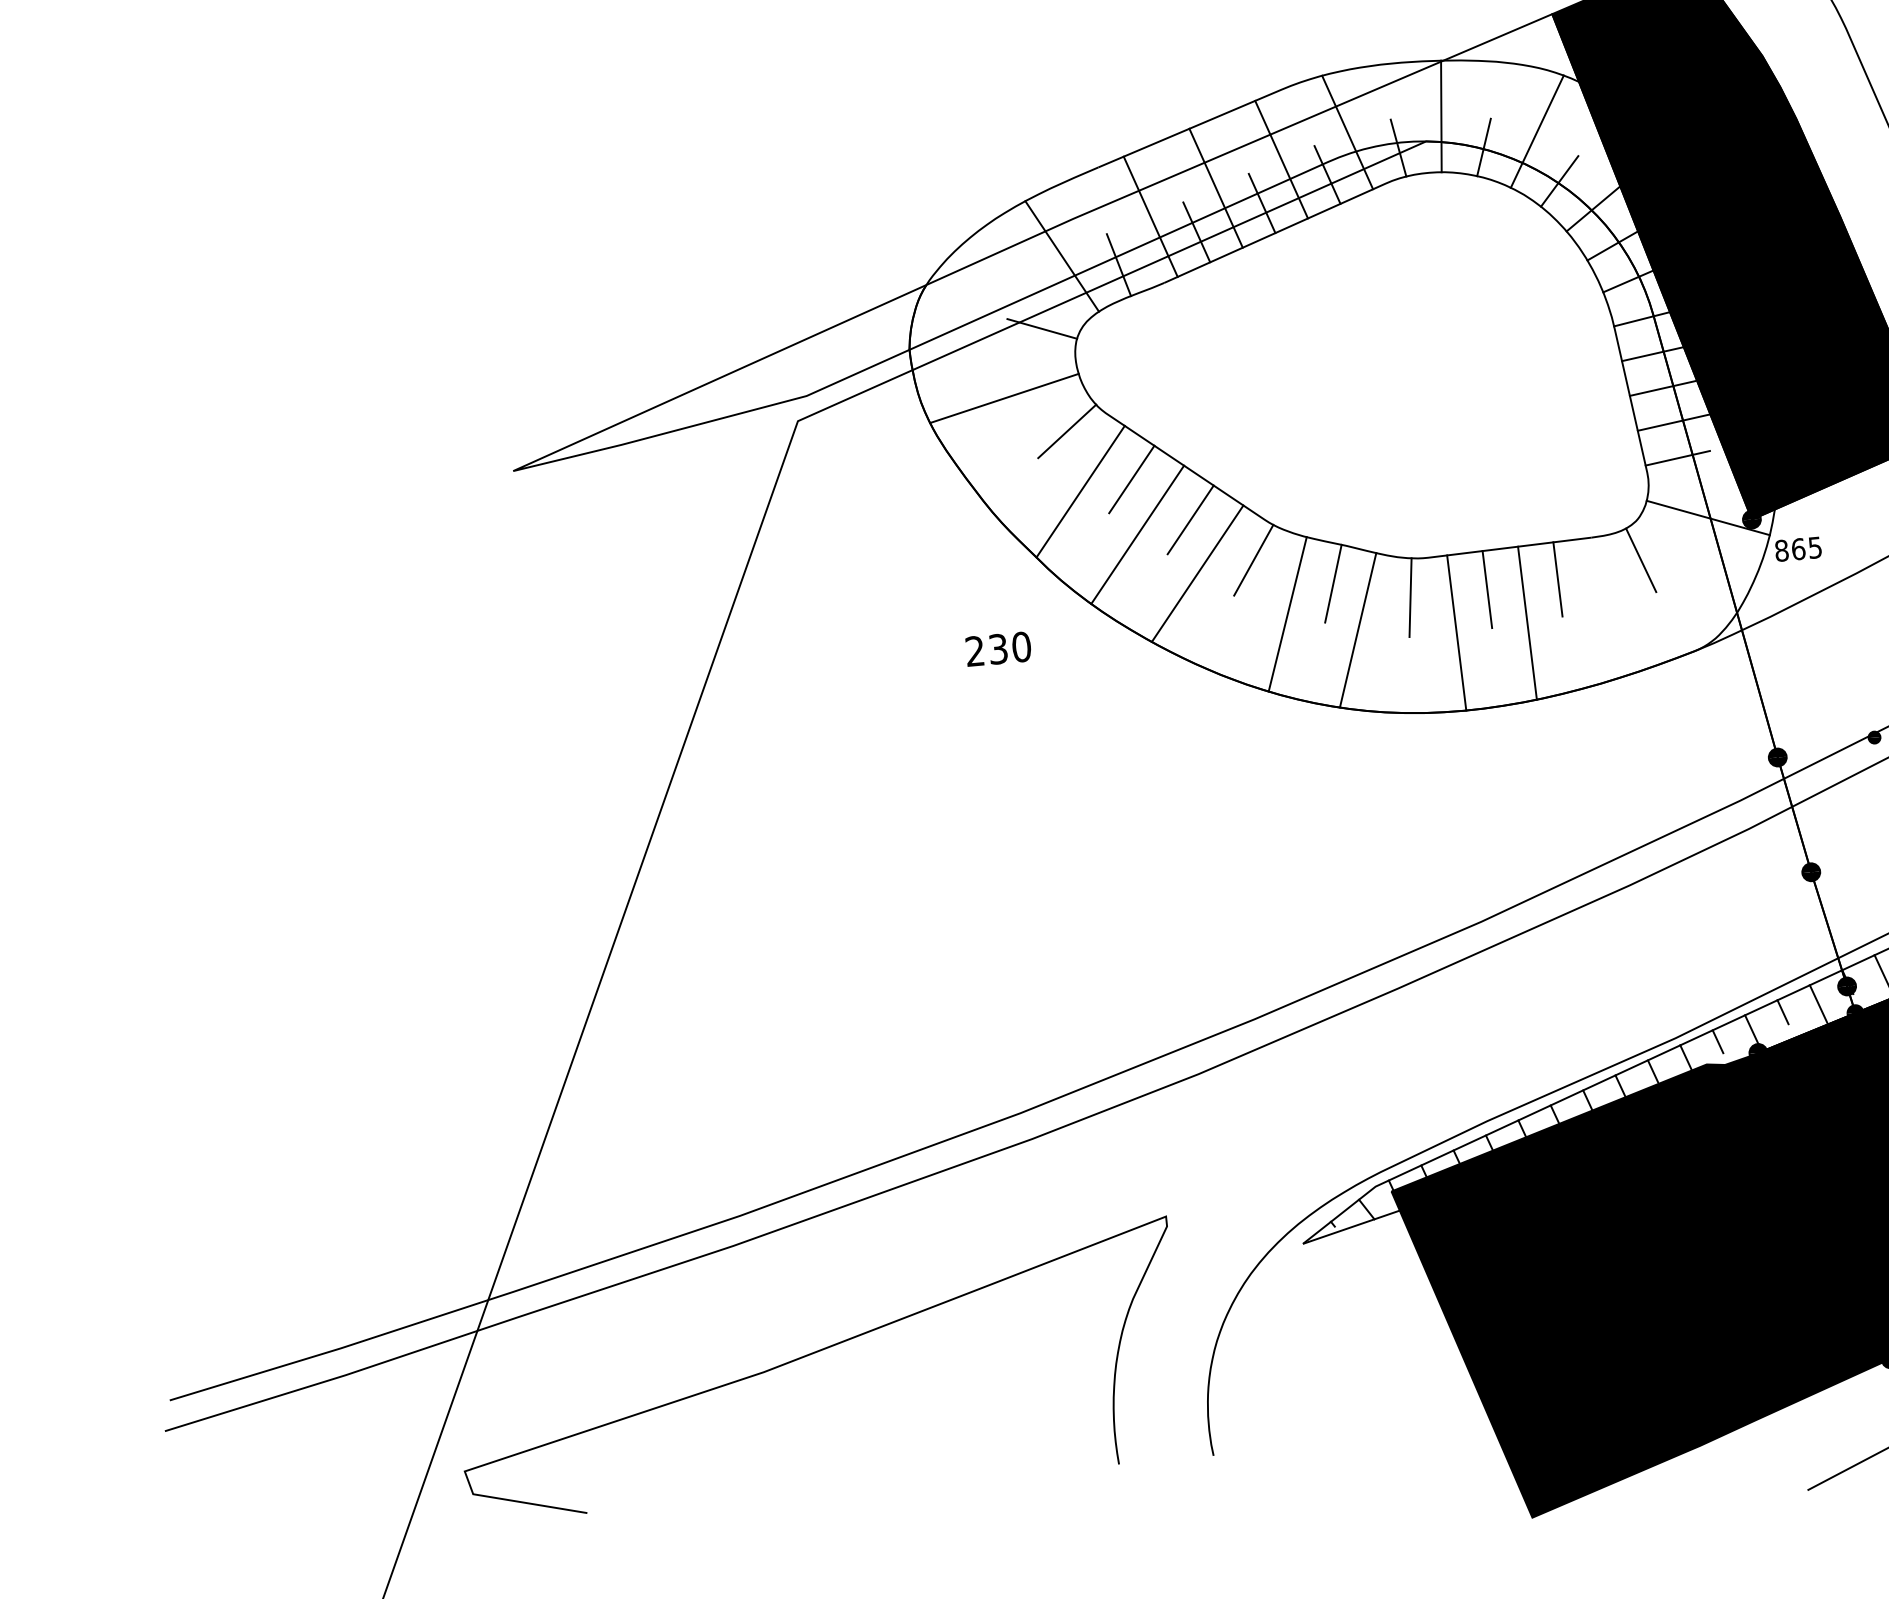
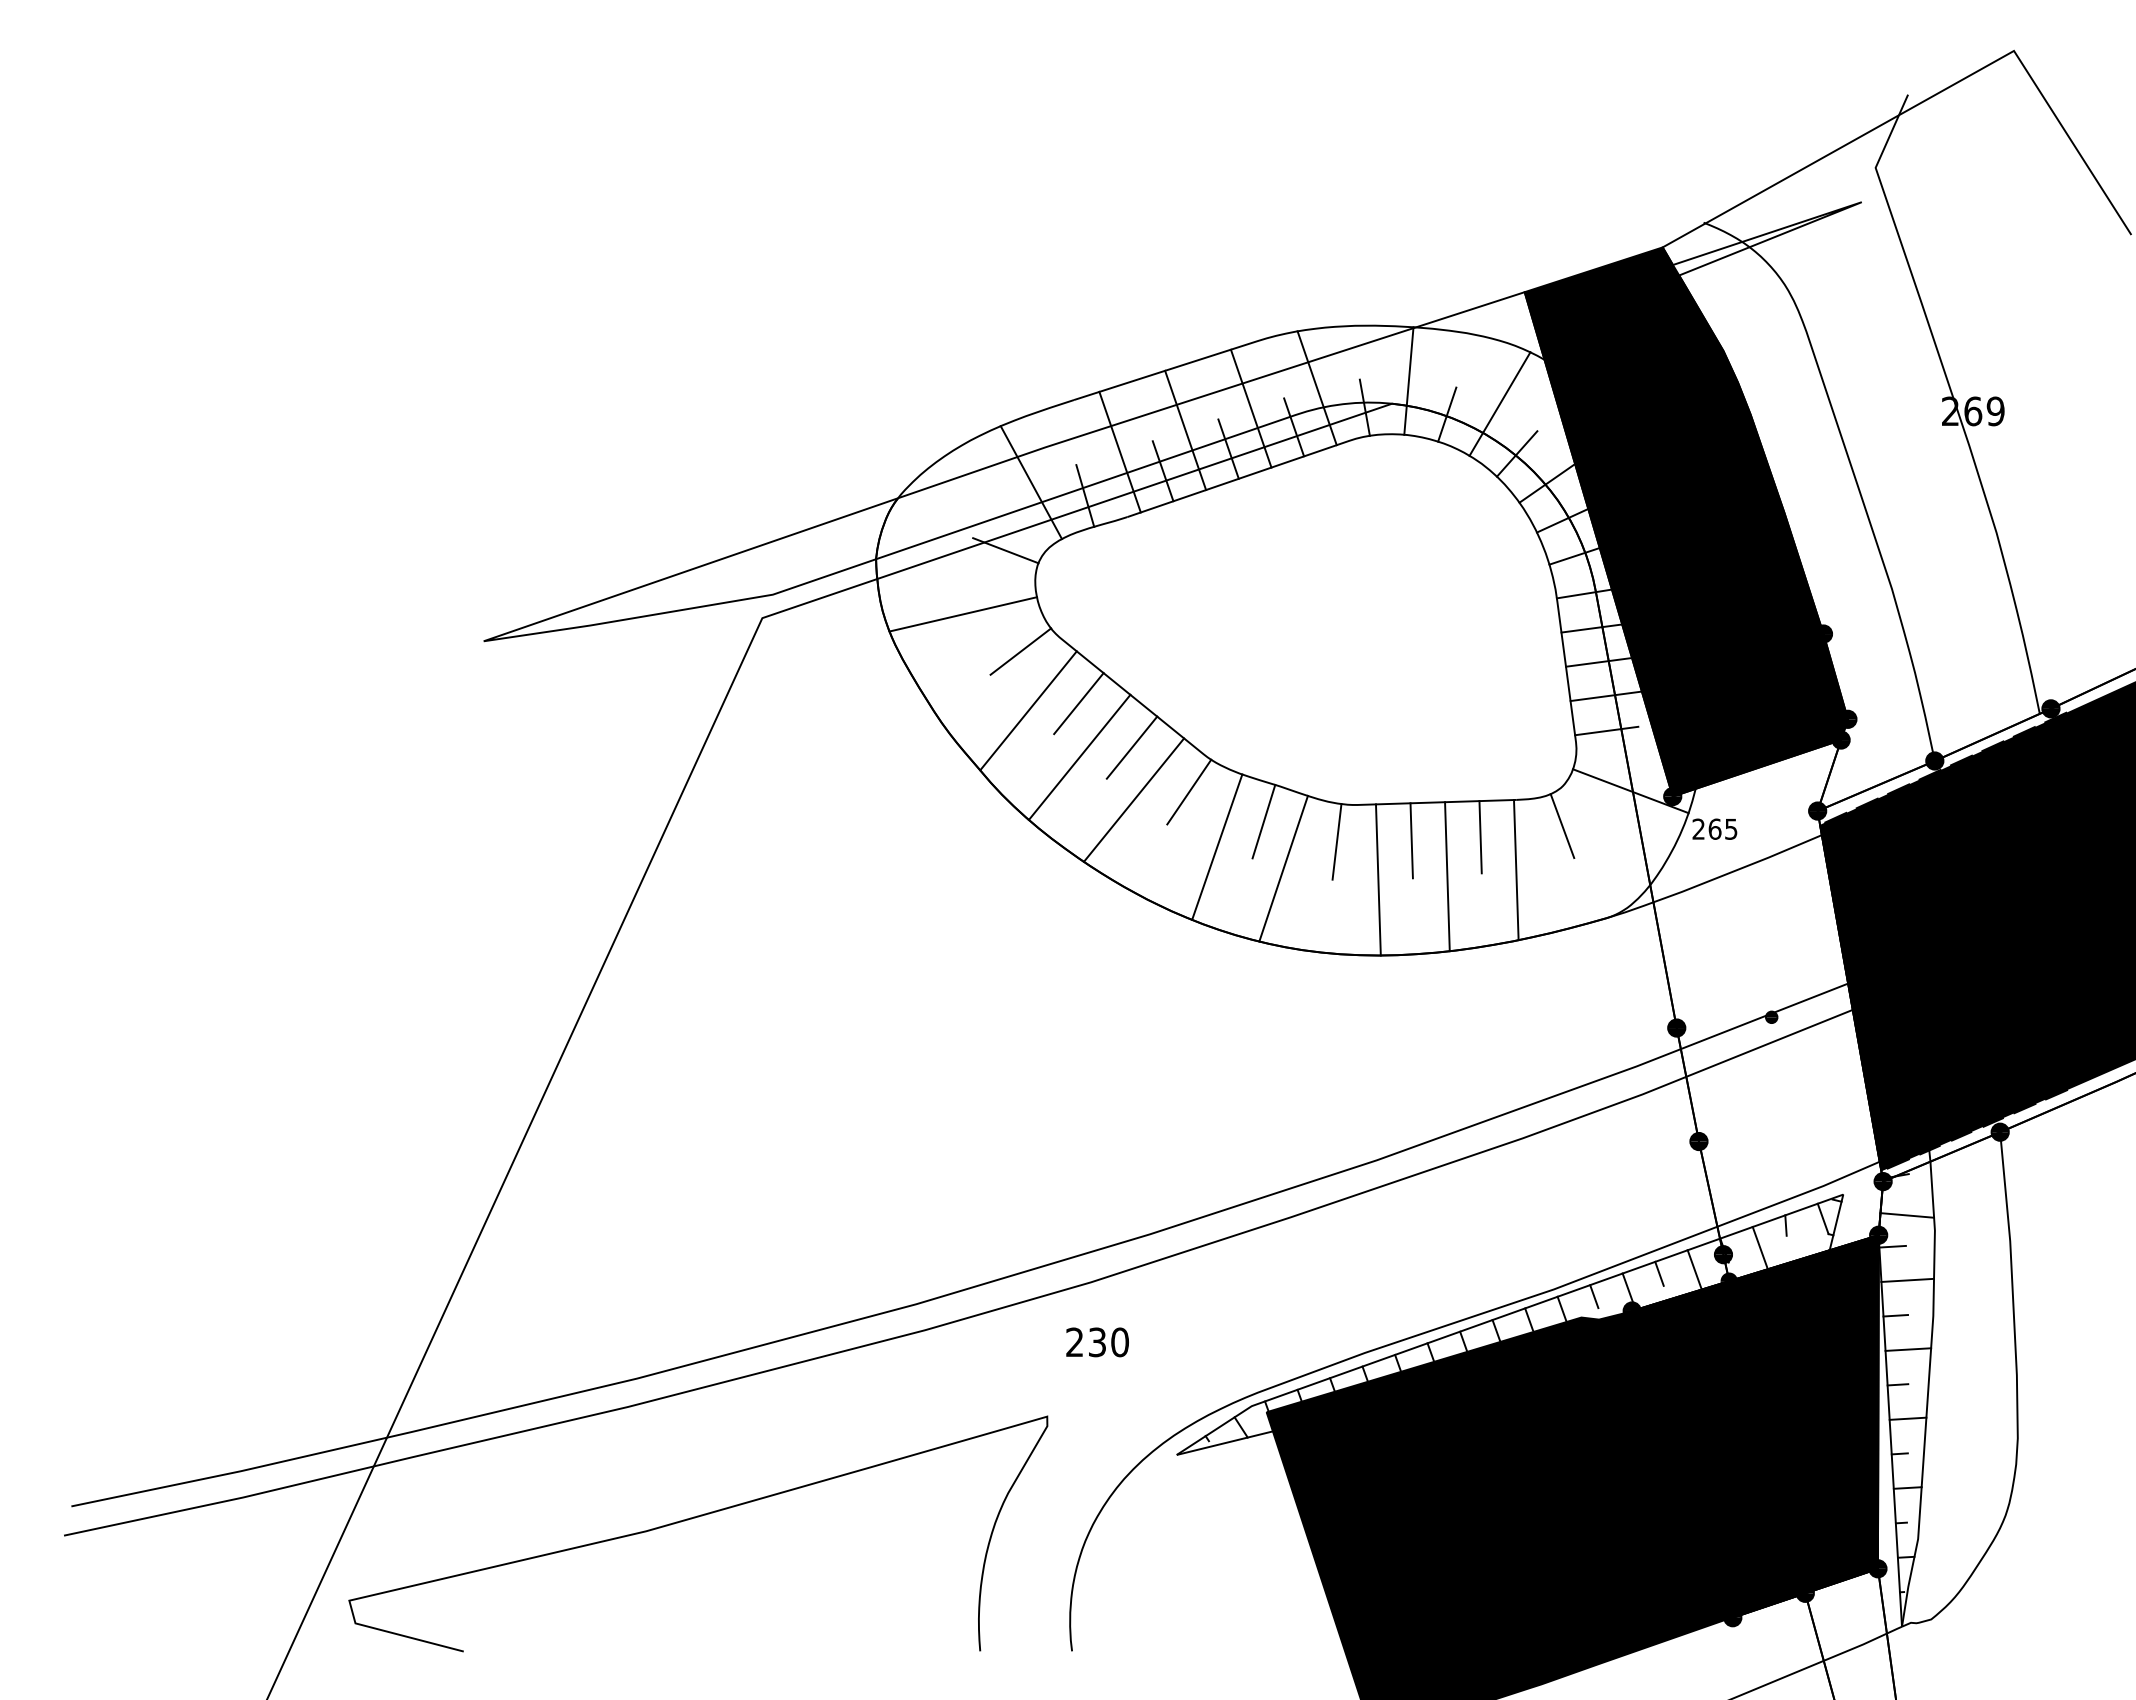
text: (1781, 550) -> (1698, 828), 865 -> 265
line: (1598, 610) -> (1516, 870), added
text: (998, 649) -> (1097, 1342), moved

